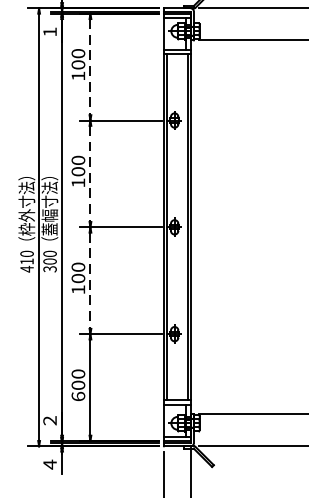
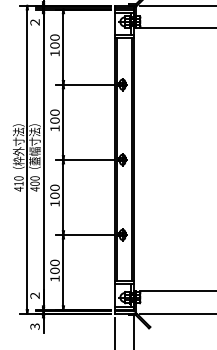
text: (49, 32) -> (34, 22), 1 -> 2
line: (90, 67) -> (63, 47), dashed -> solid
line: (90, 174) -> (63, 122), dashed -> solid
text: (49, 268) -> (34, 188), 300 -> 400
line: (90, 280) -> (63, 197), dashed -> solid
text: (77, 396) -> (54, 278), 600 -> 100
text: (49, 464) -> (34, 326), 4 -> 3

